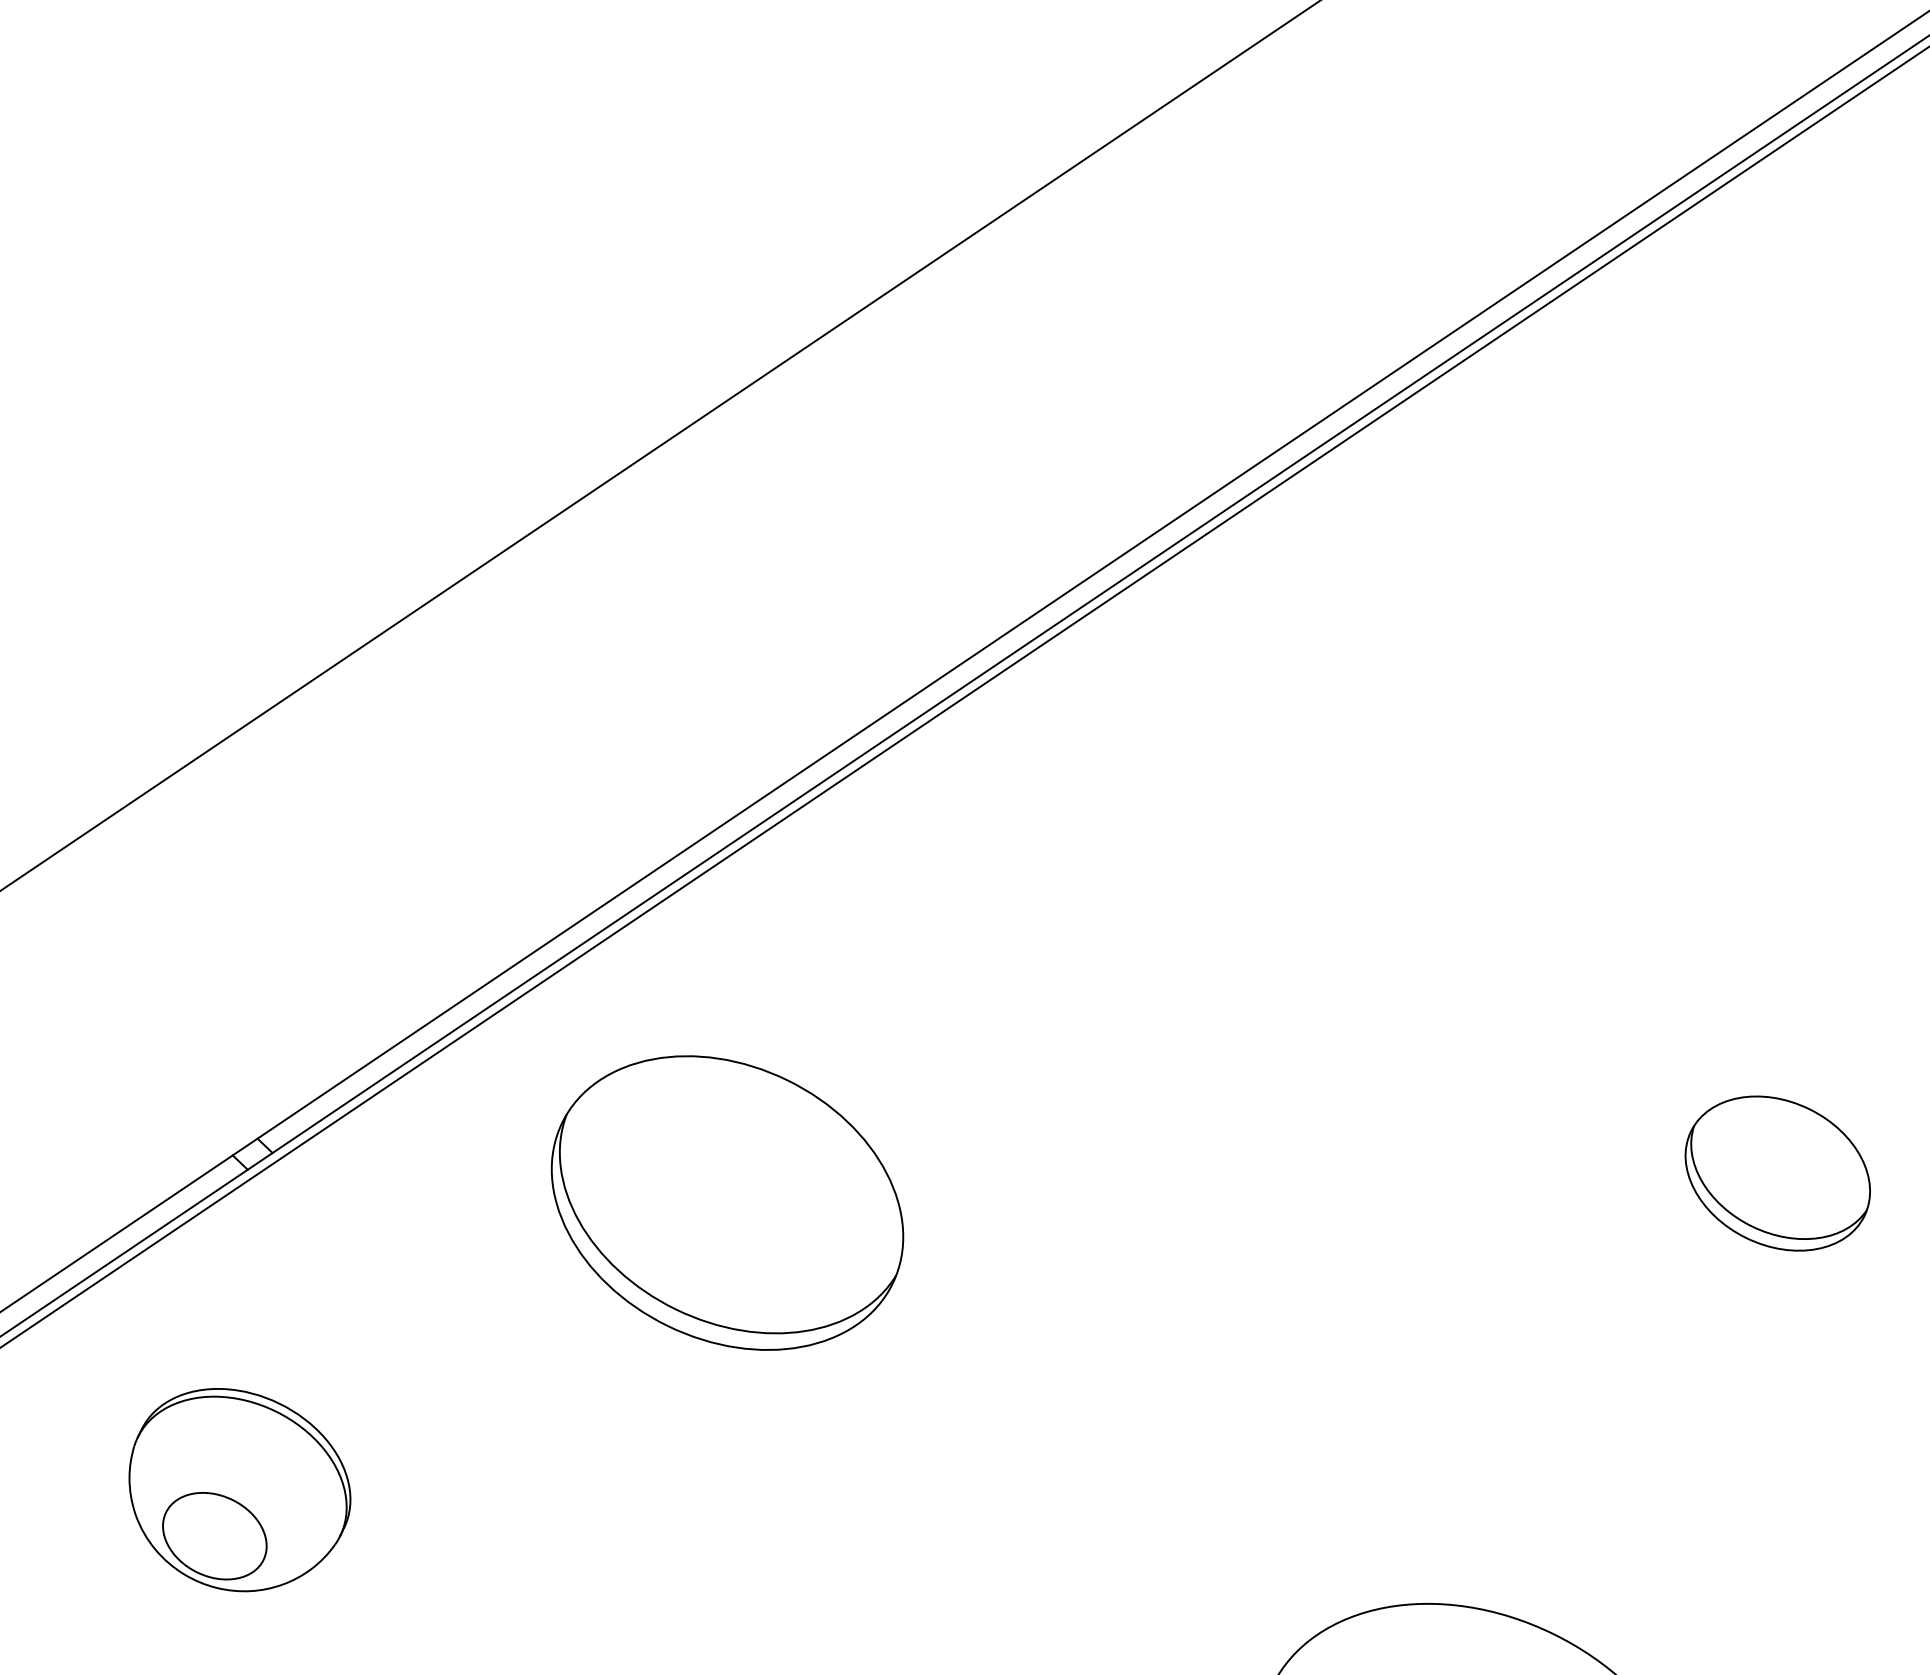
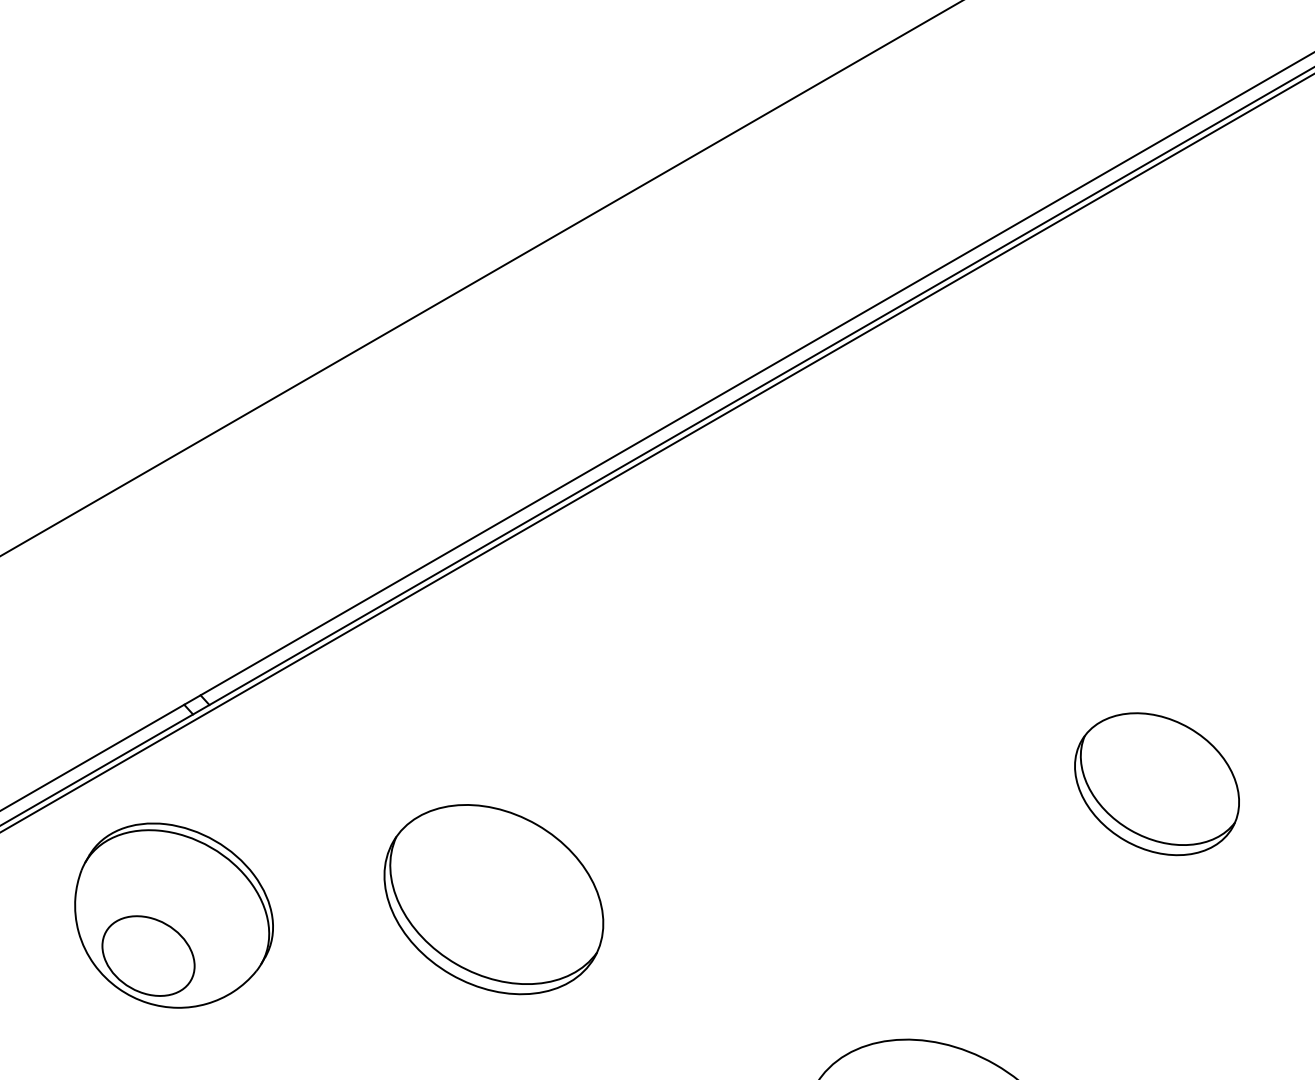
part: (1776, 1173) -> (1156, 784), size x1.43
part: (726, 1202) -> (493, 899), moved
part: (239, 1489) -> (173, 915), size x1.43

